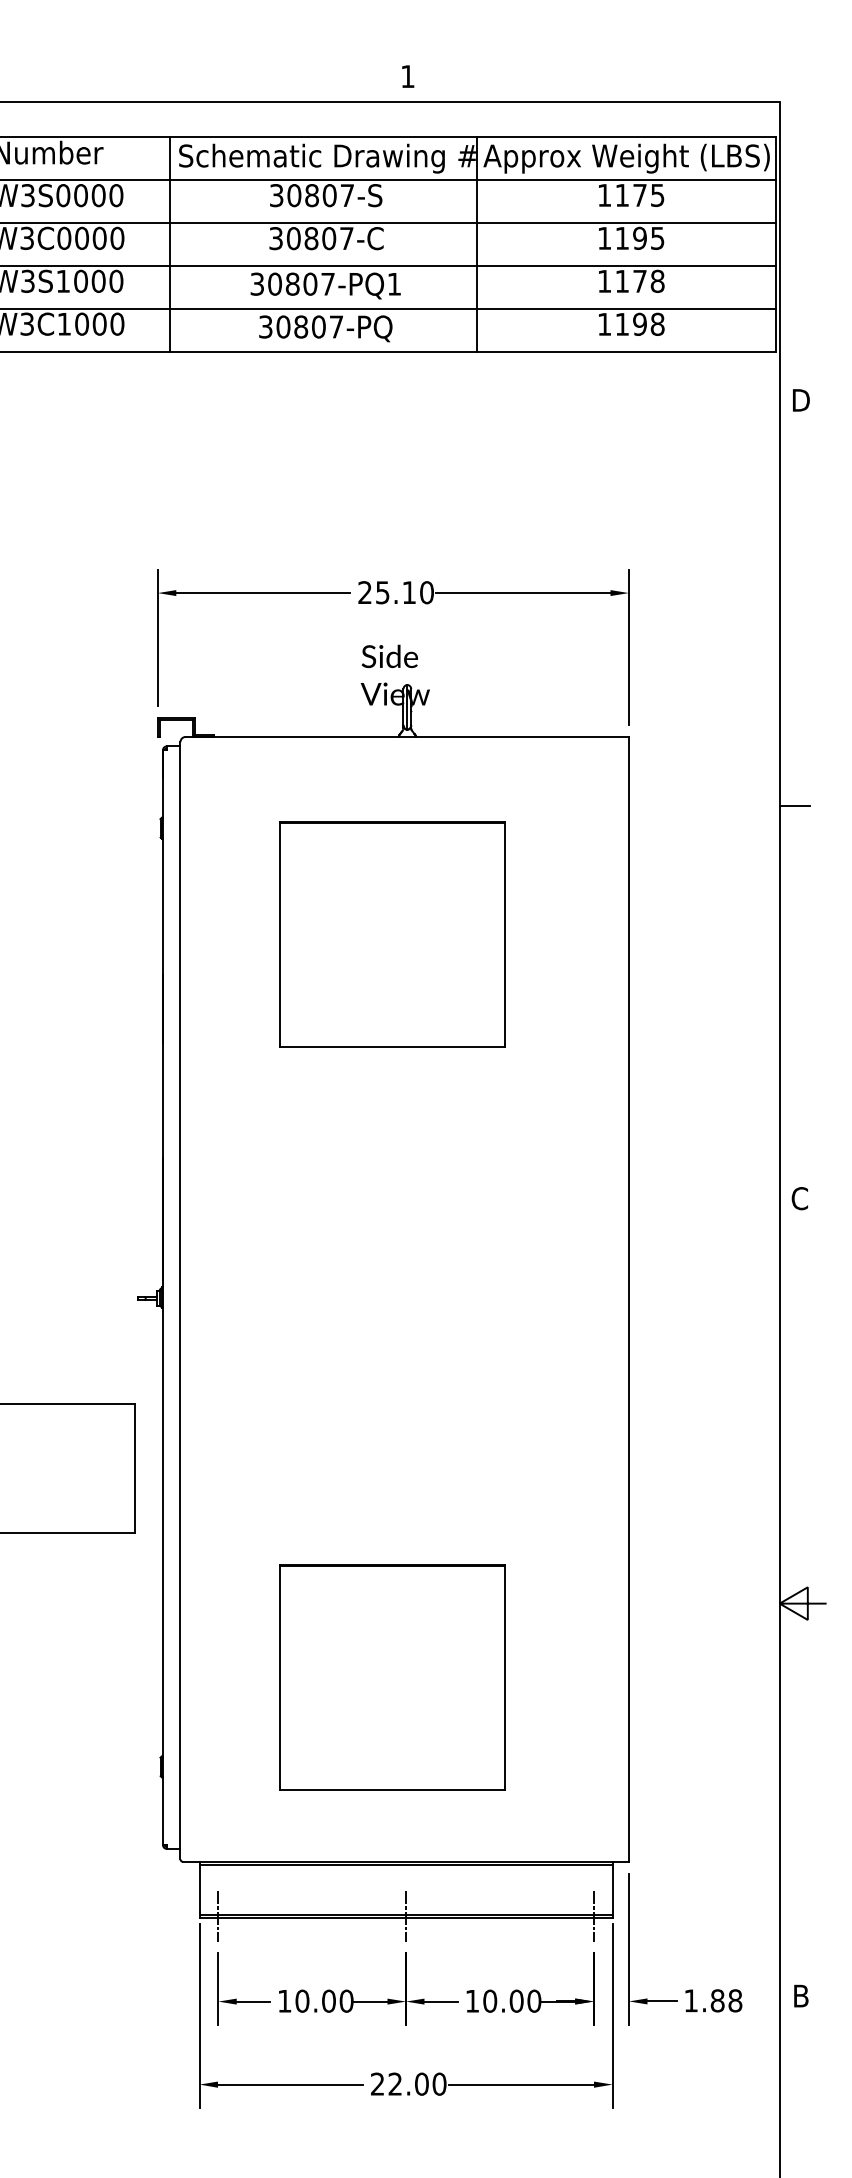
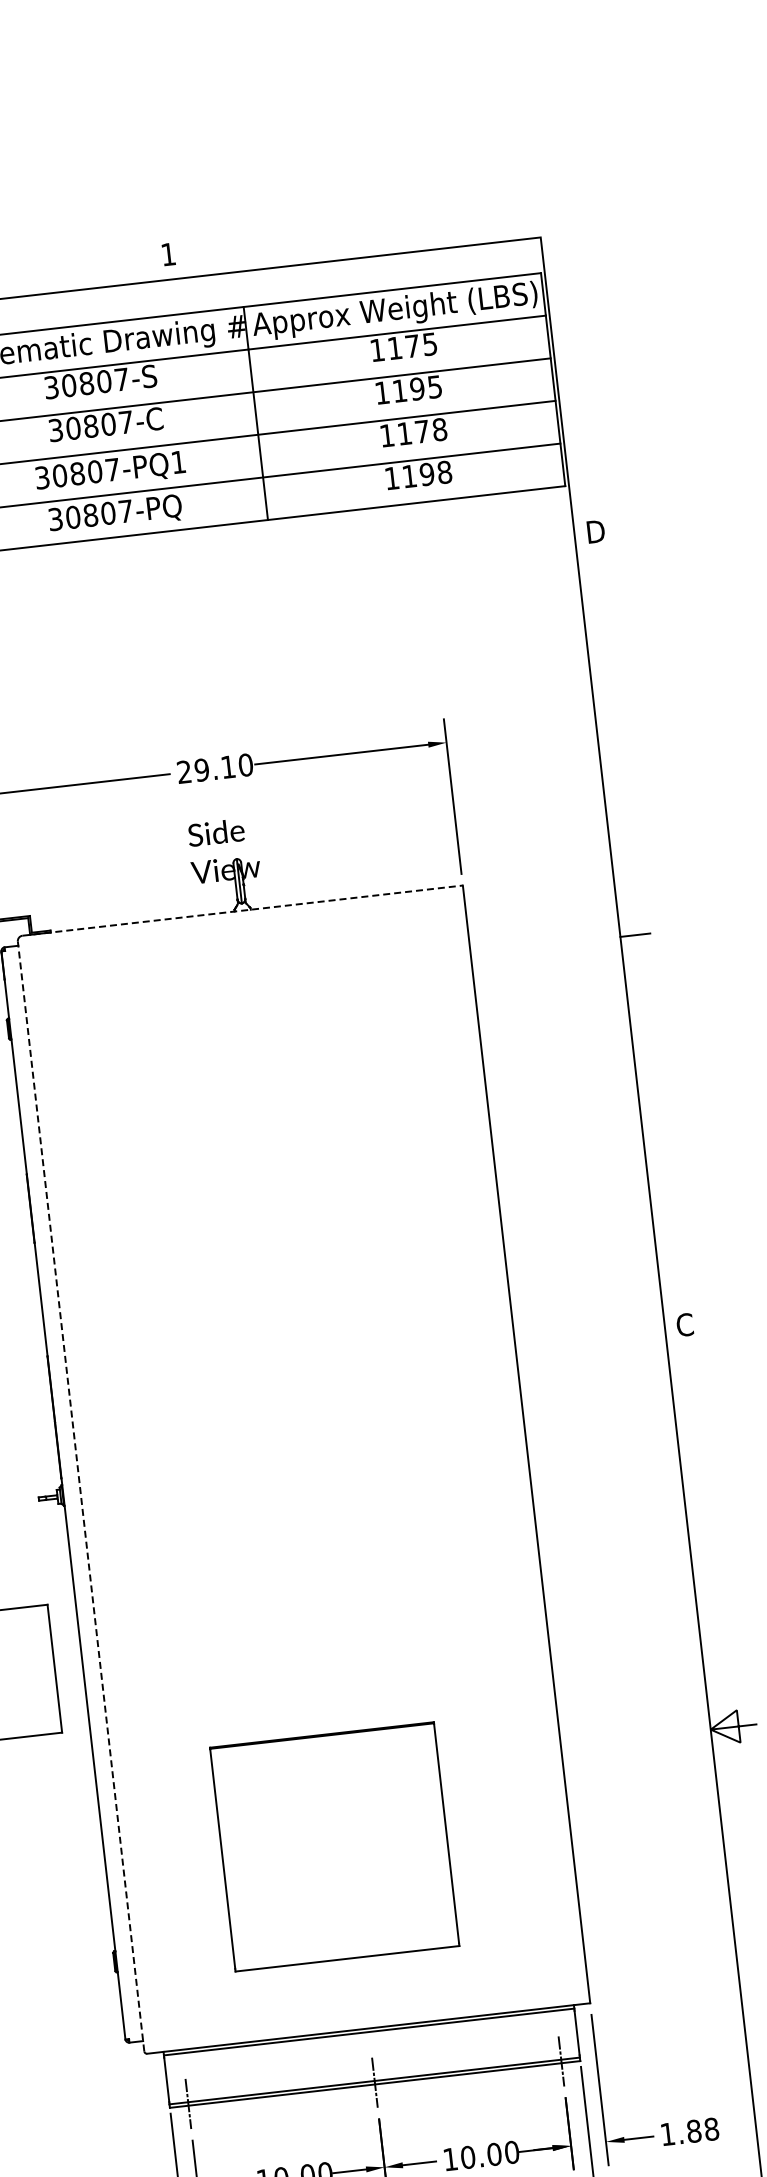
text: (382, 592) -> (201, 769), 25.10 -> 29.10
line: (407, 736) -> (242, 910), solid -> dashed
part: (392, 934) -> (250, 1108), removed
line: (180, 1300) -> (81, 1496), solid -> dashed

